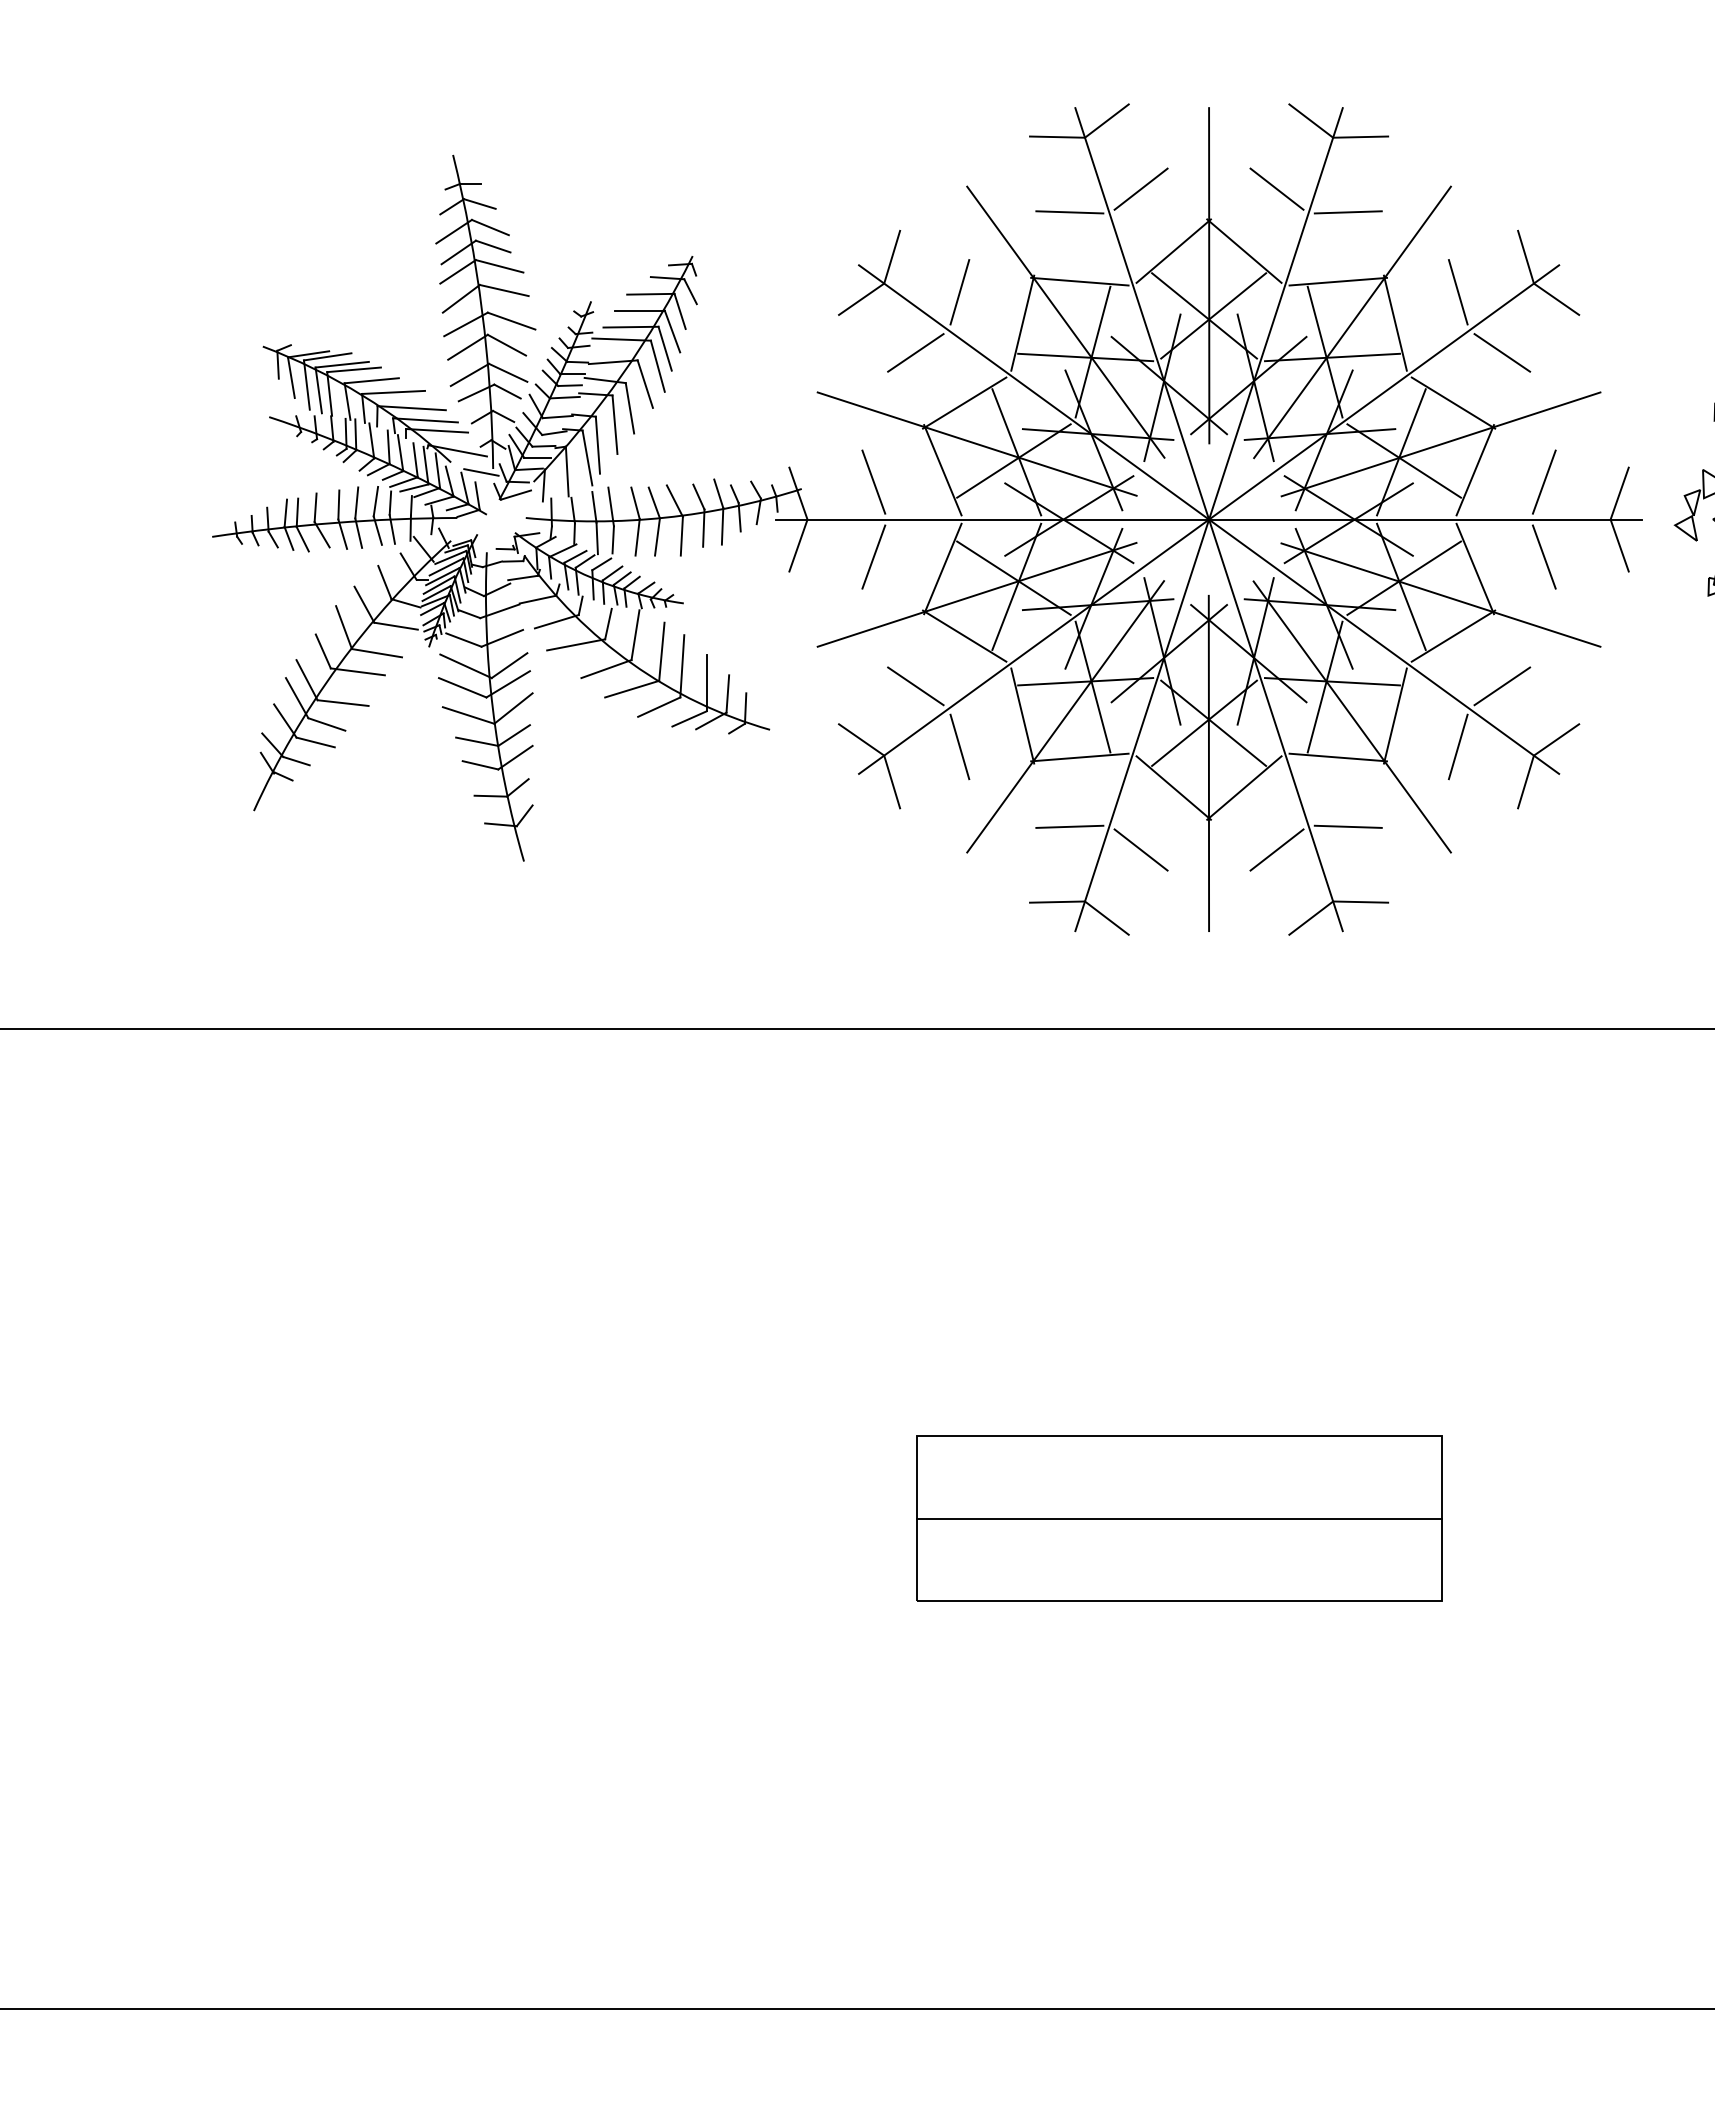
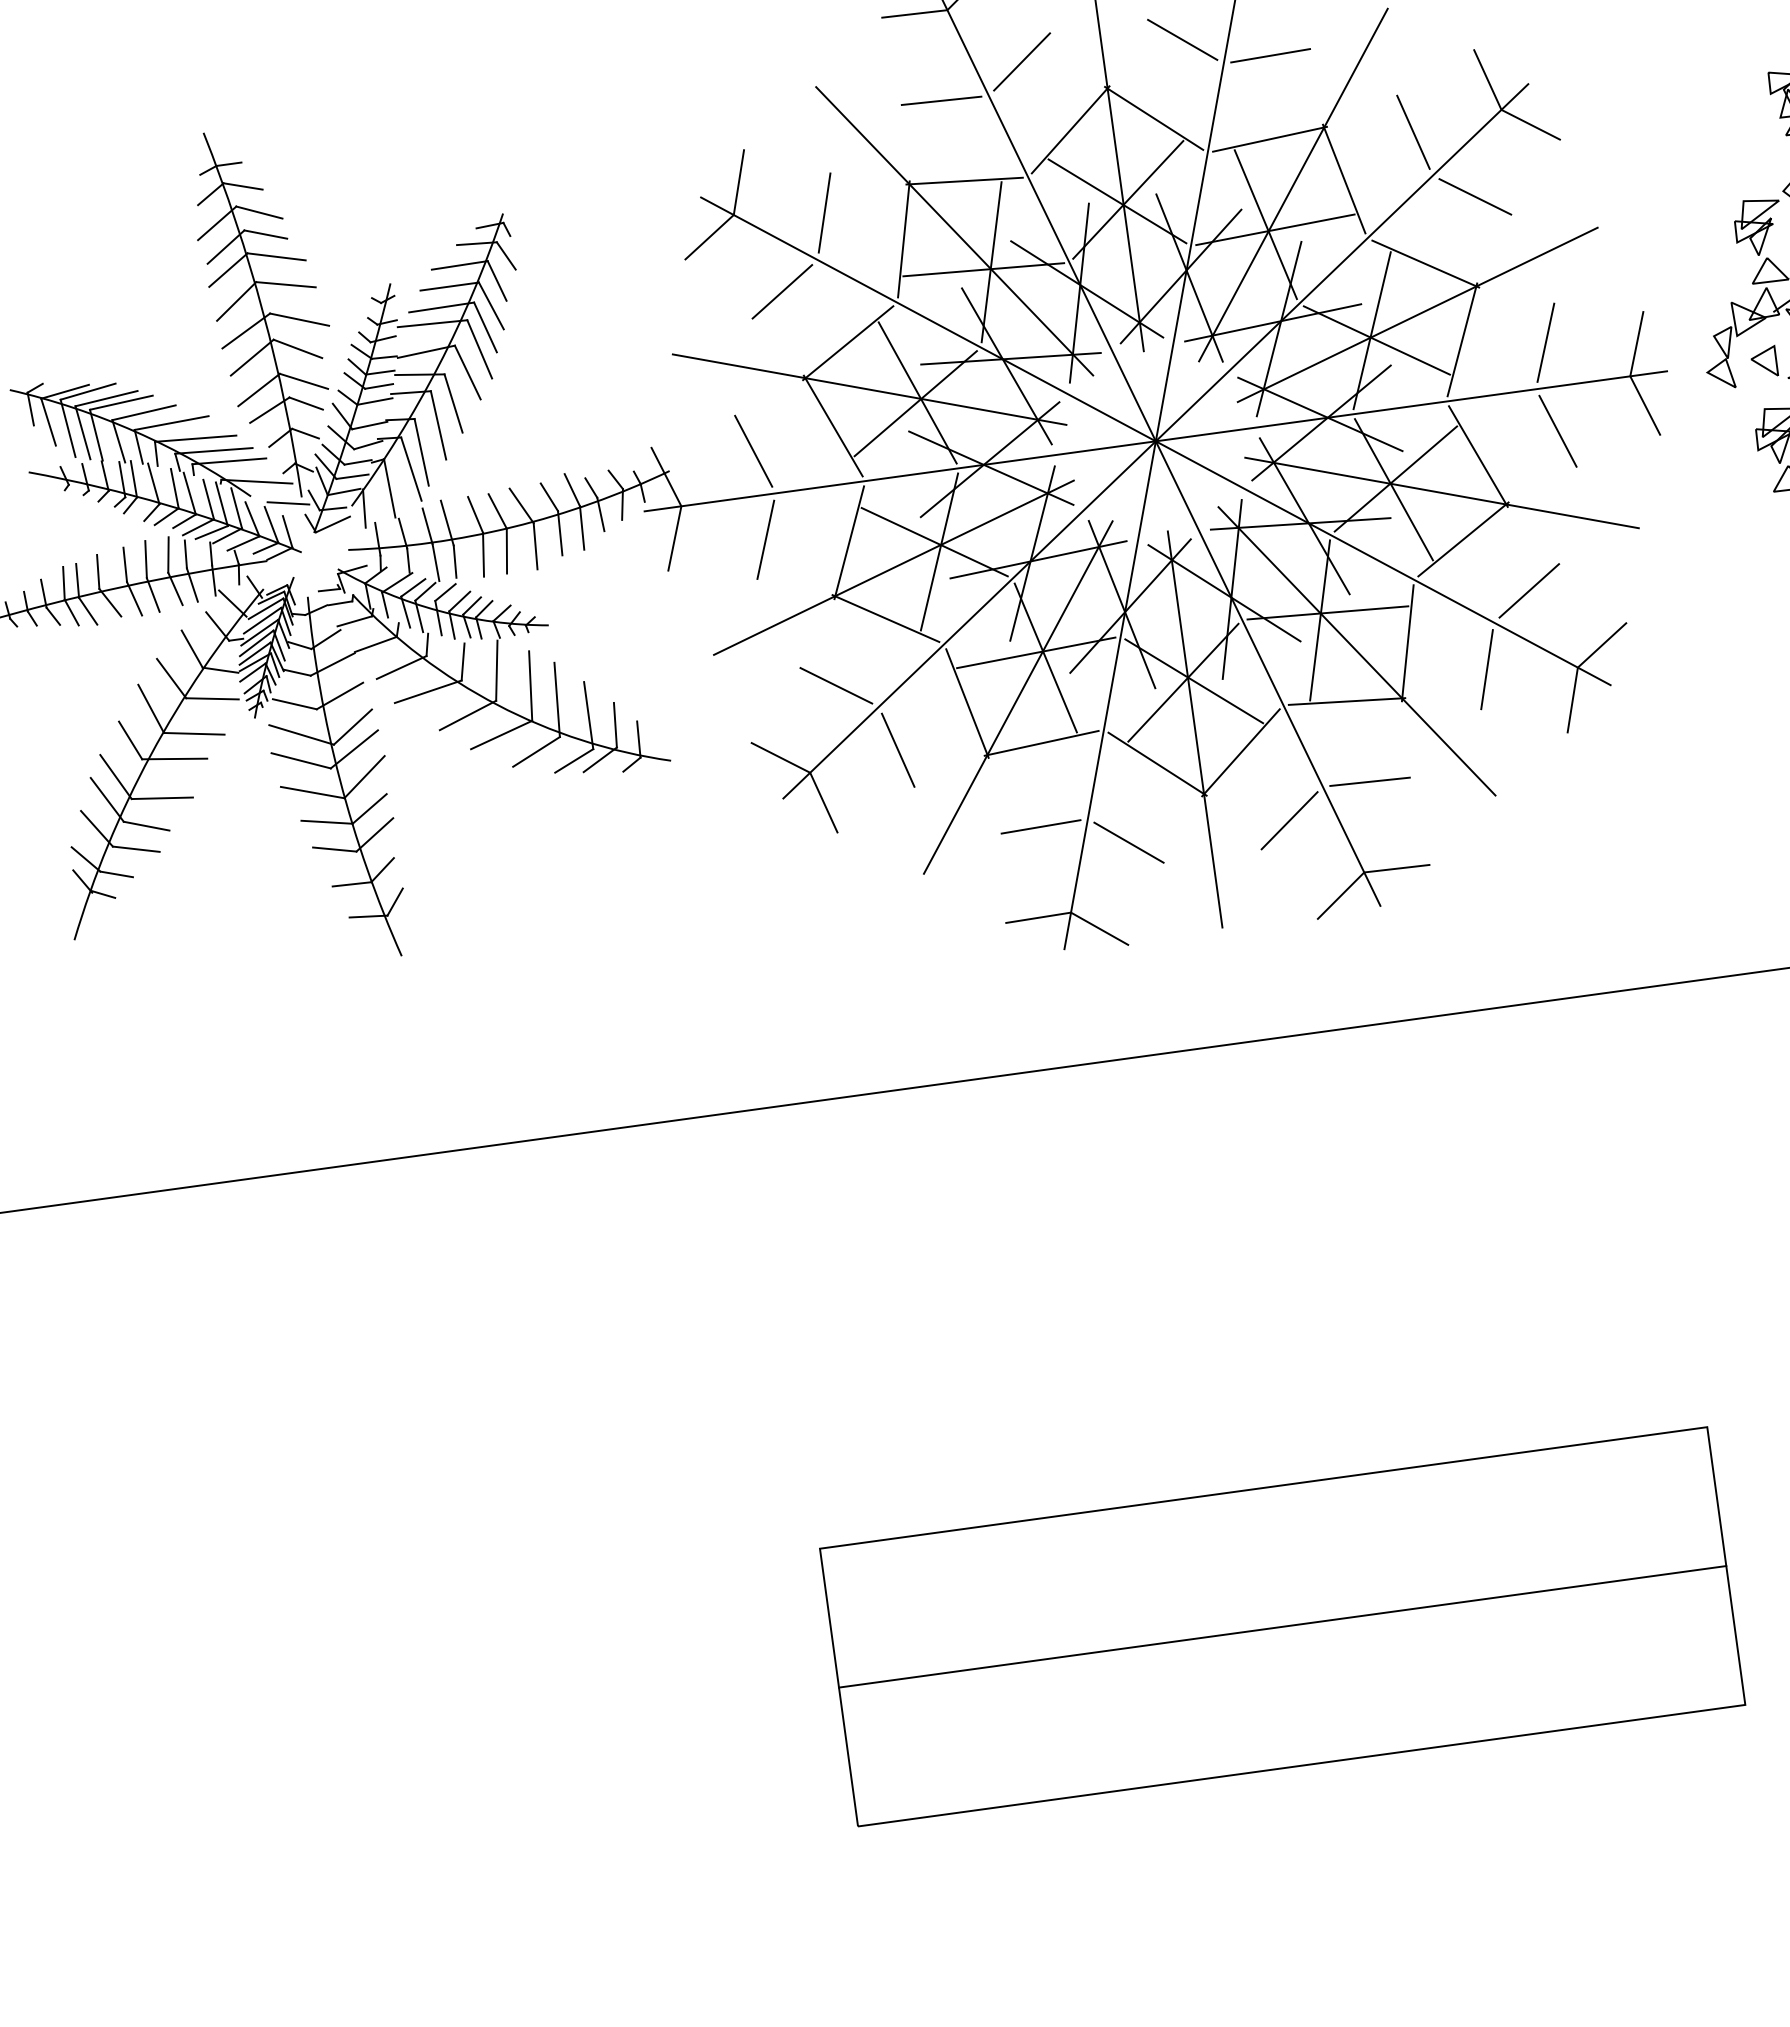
part: (1179, 1518) -> (1282, 1626), size x1.43

